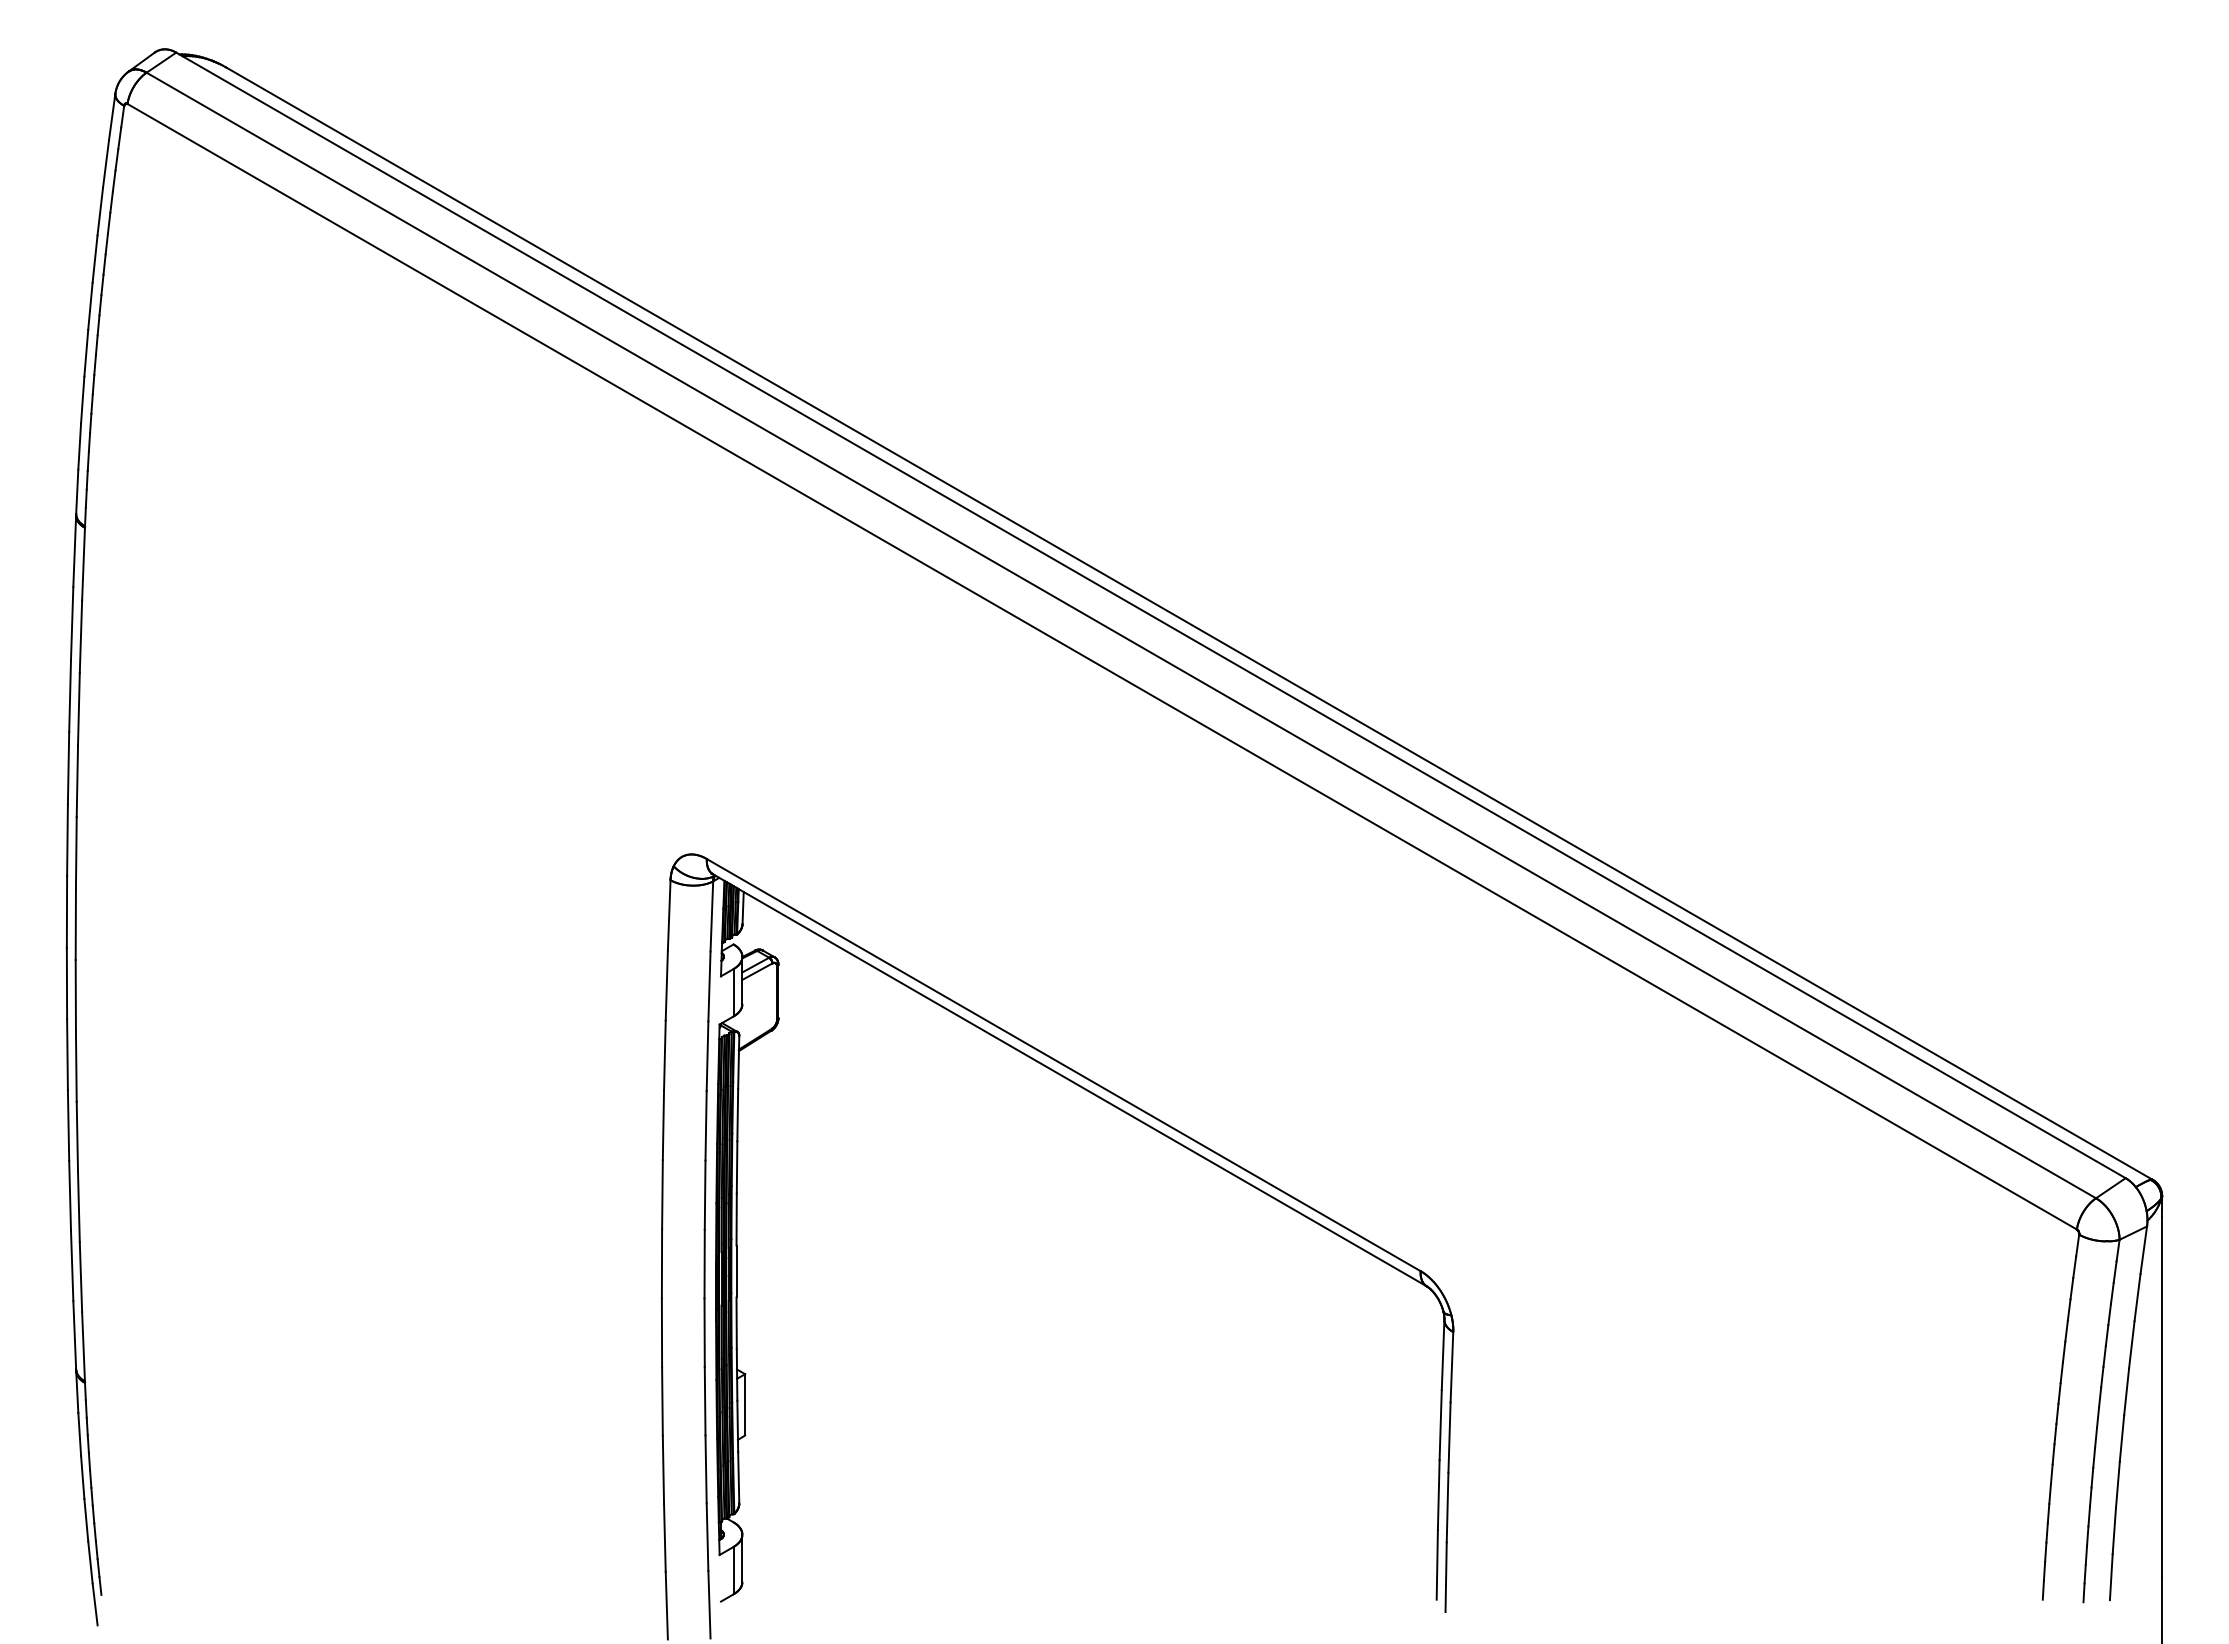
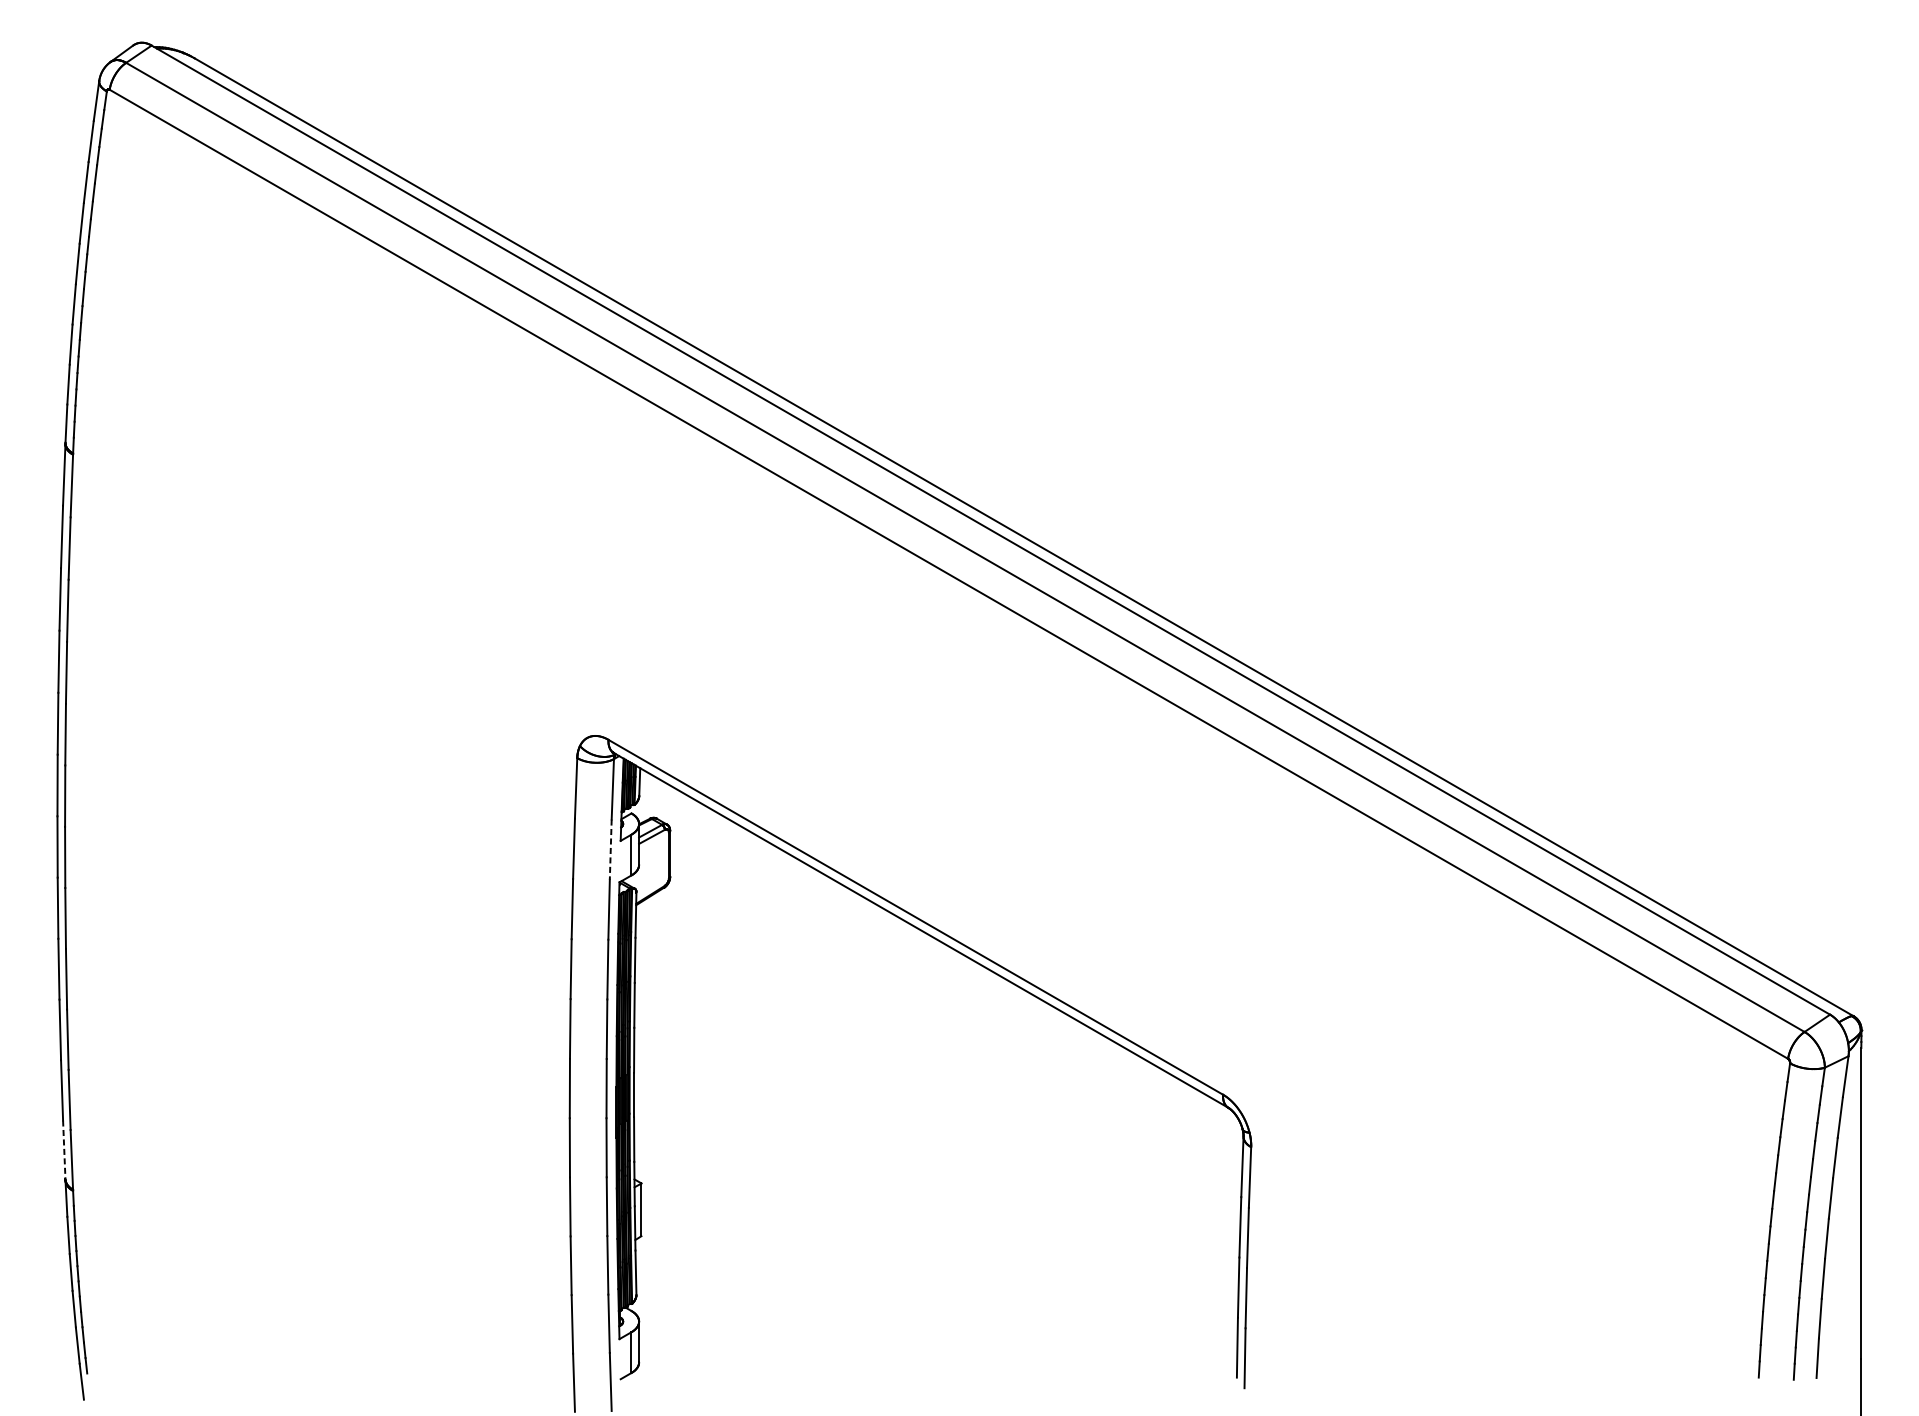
line: (709, 986) -> (610, 849), solid -> dashed
line: (74, 1335) -> (64, 1150), solid -> dashed

